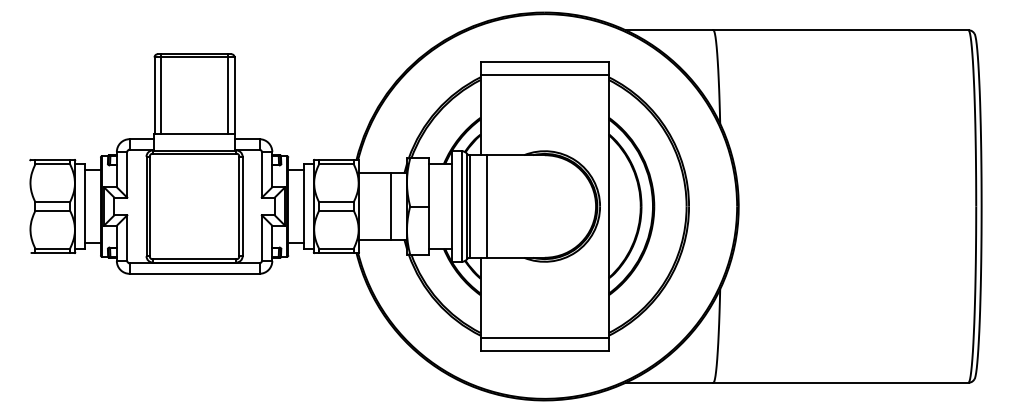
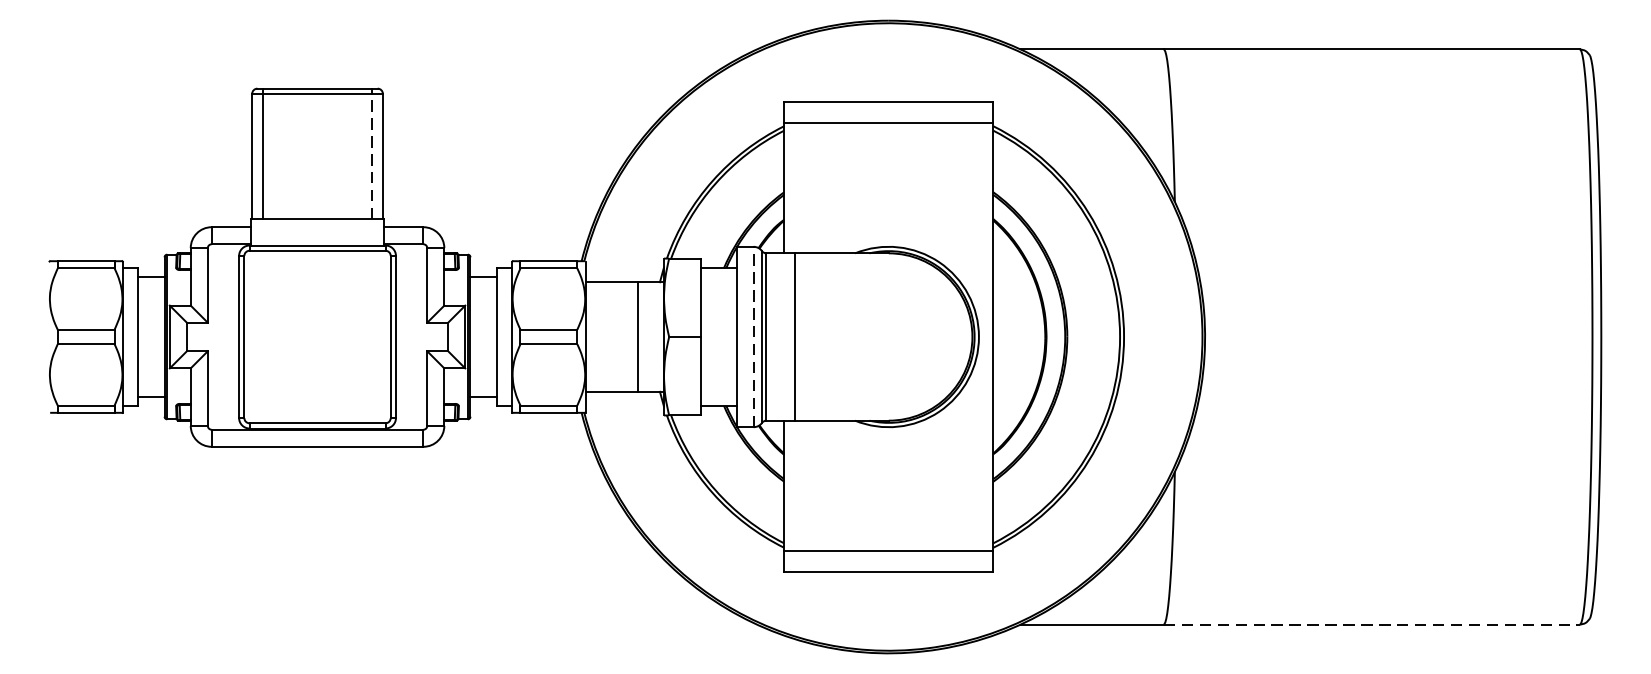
line: (228, 95) -> (372, 155), solid -> dashed
line: (461, 206) -> (752, 337), solid -> dashed
line: (840, 382) -> (1371, 624), solid -> dashed

